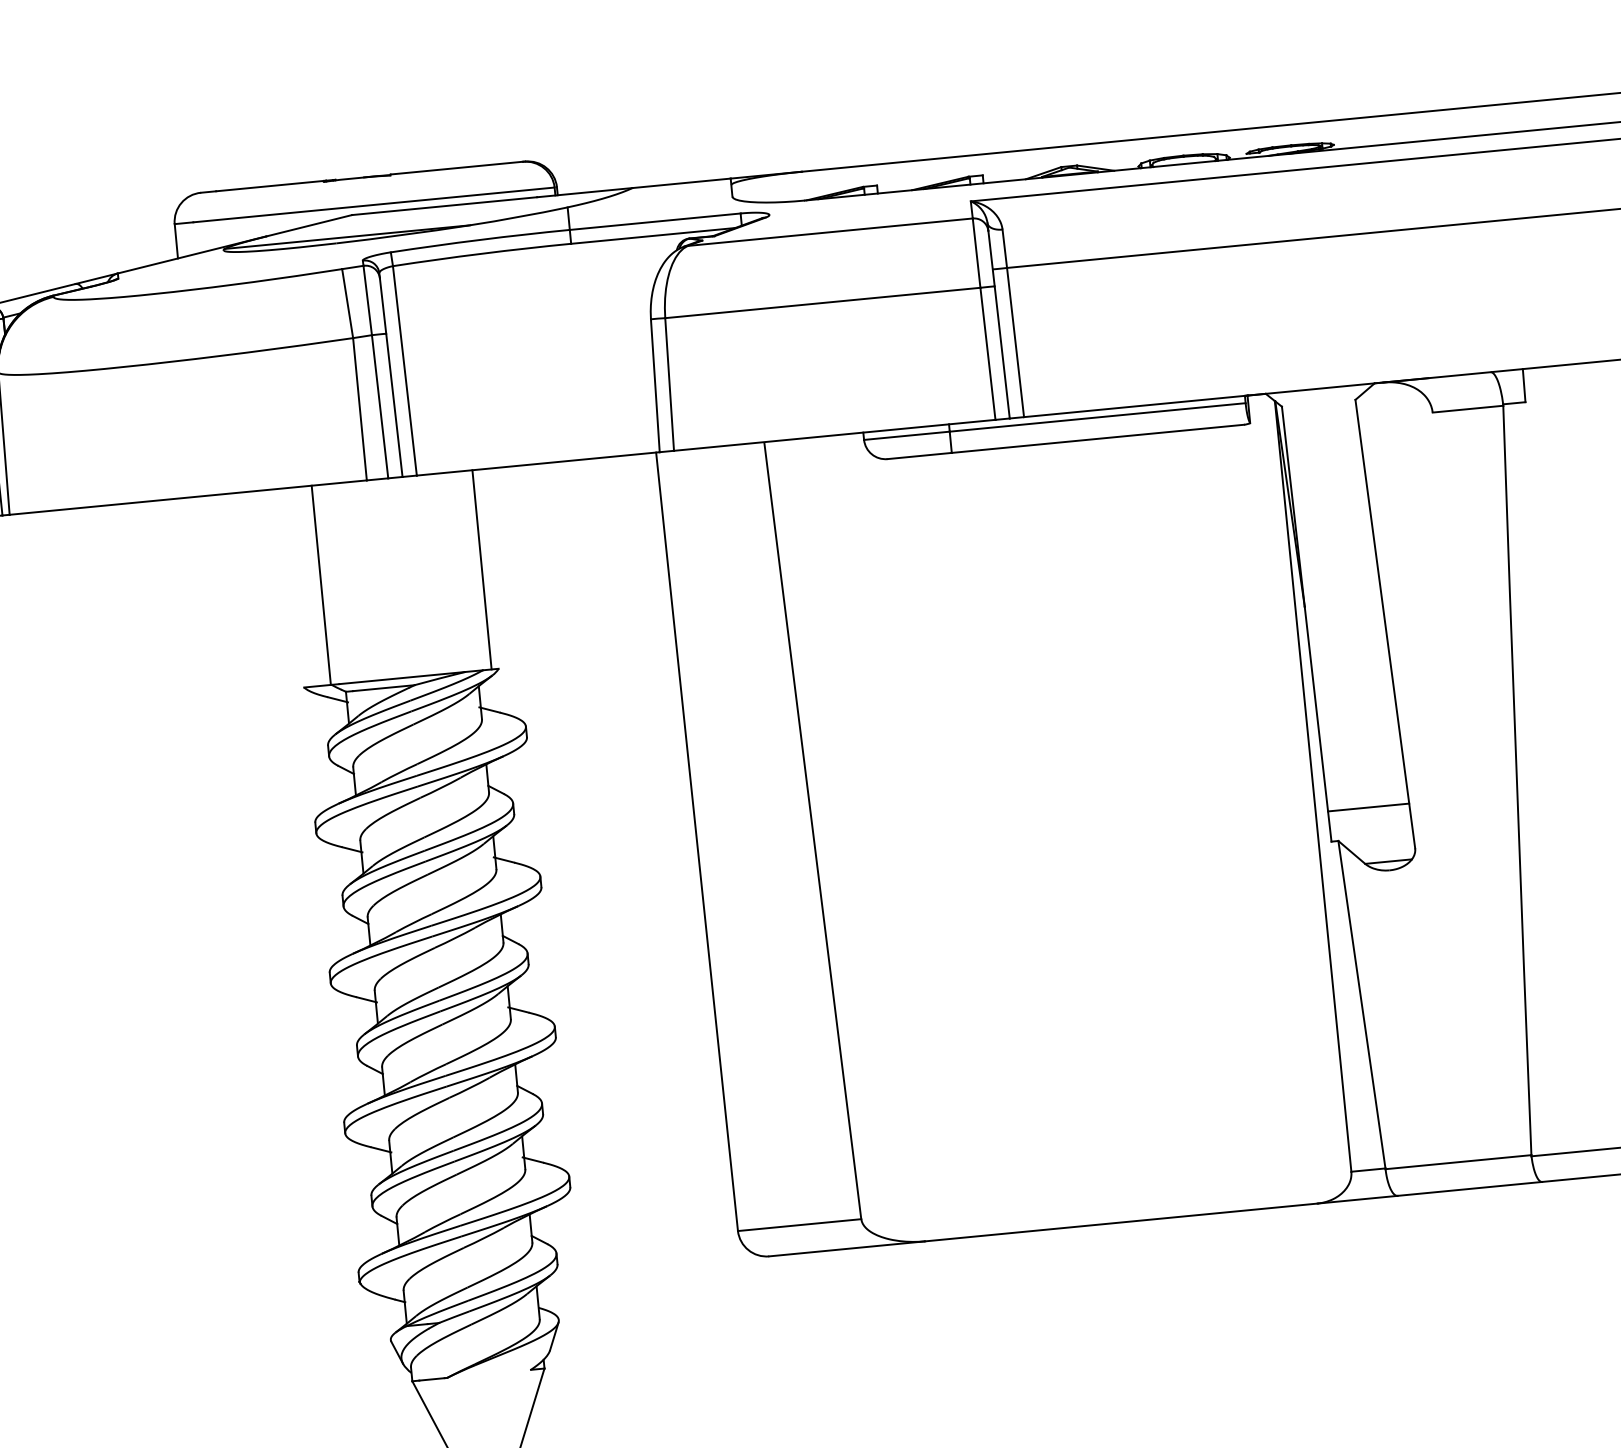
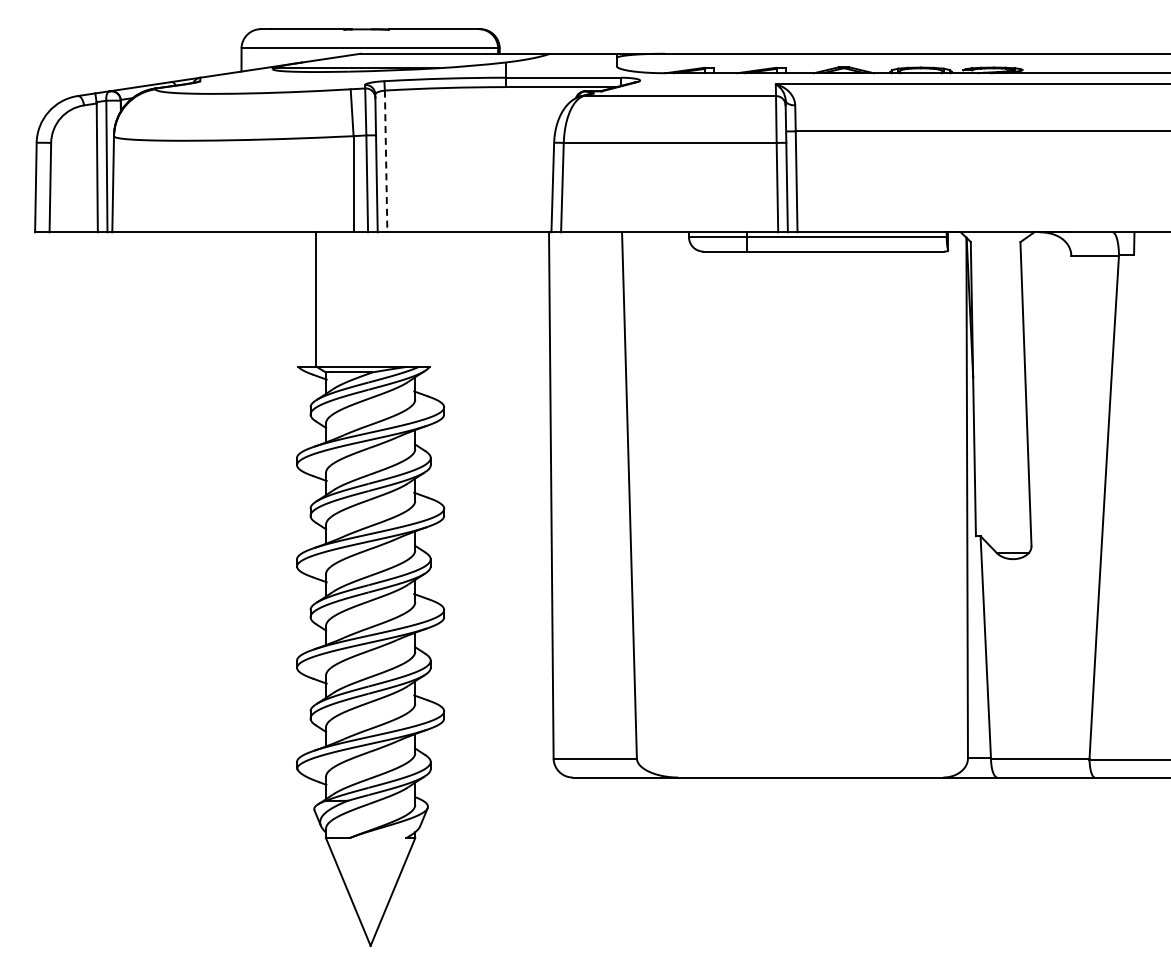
line: (405, 370) -> (386, 161), solid -> dashed
line: (481, 569) -> (424, 299), removed
line: (1367, 807) -> (1002, 515), removed

